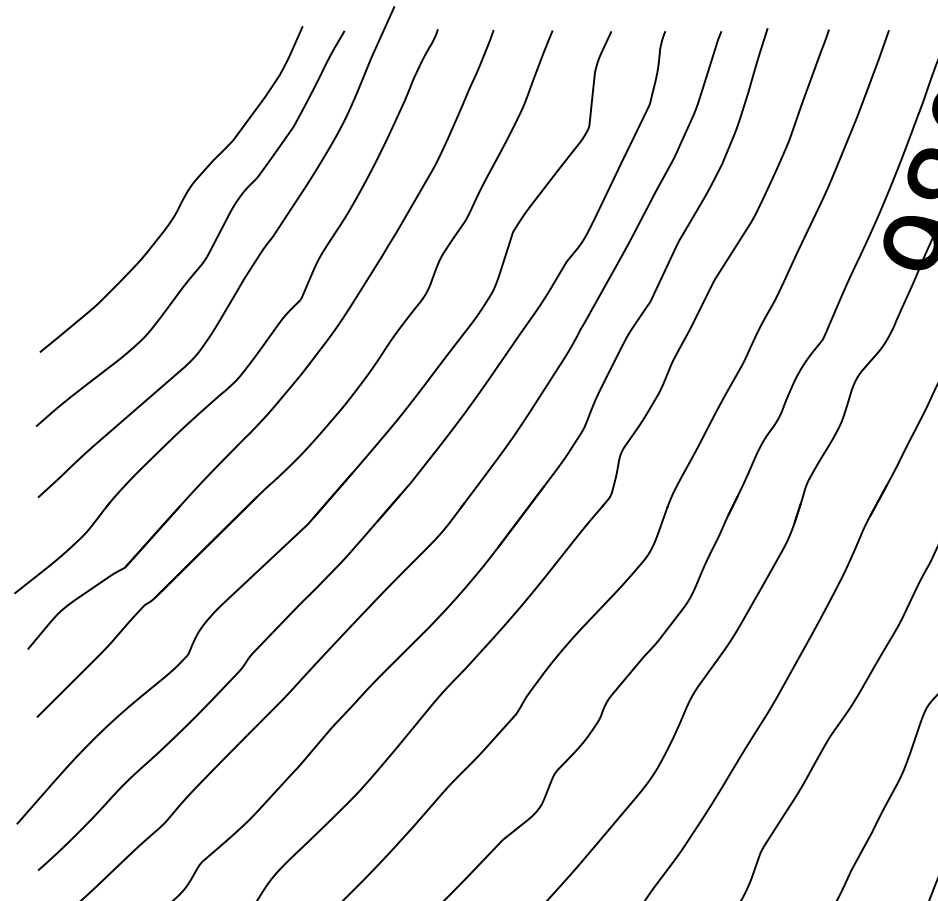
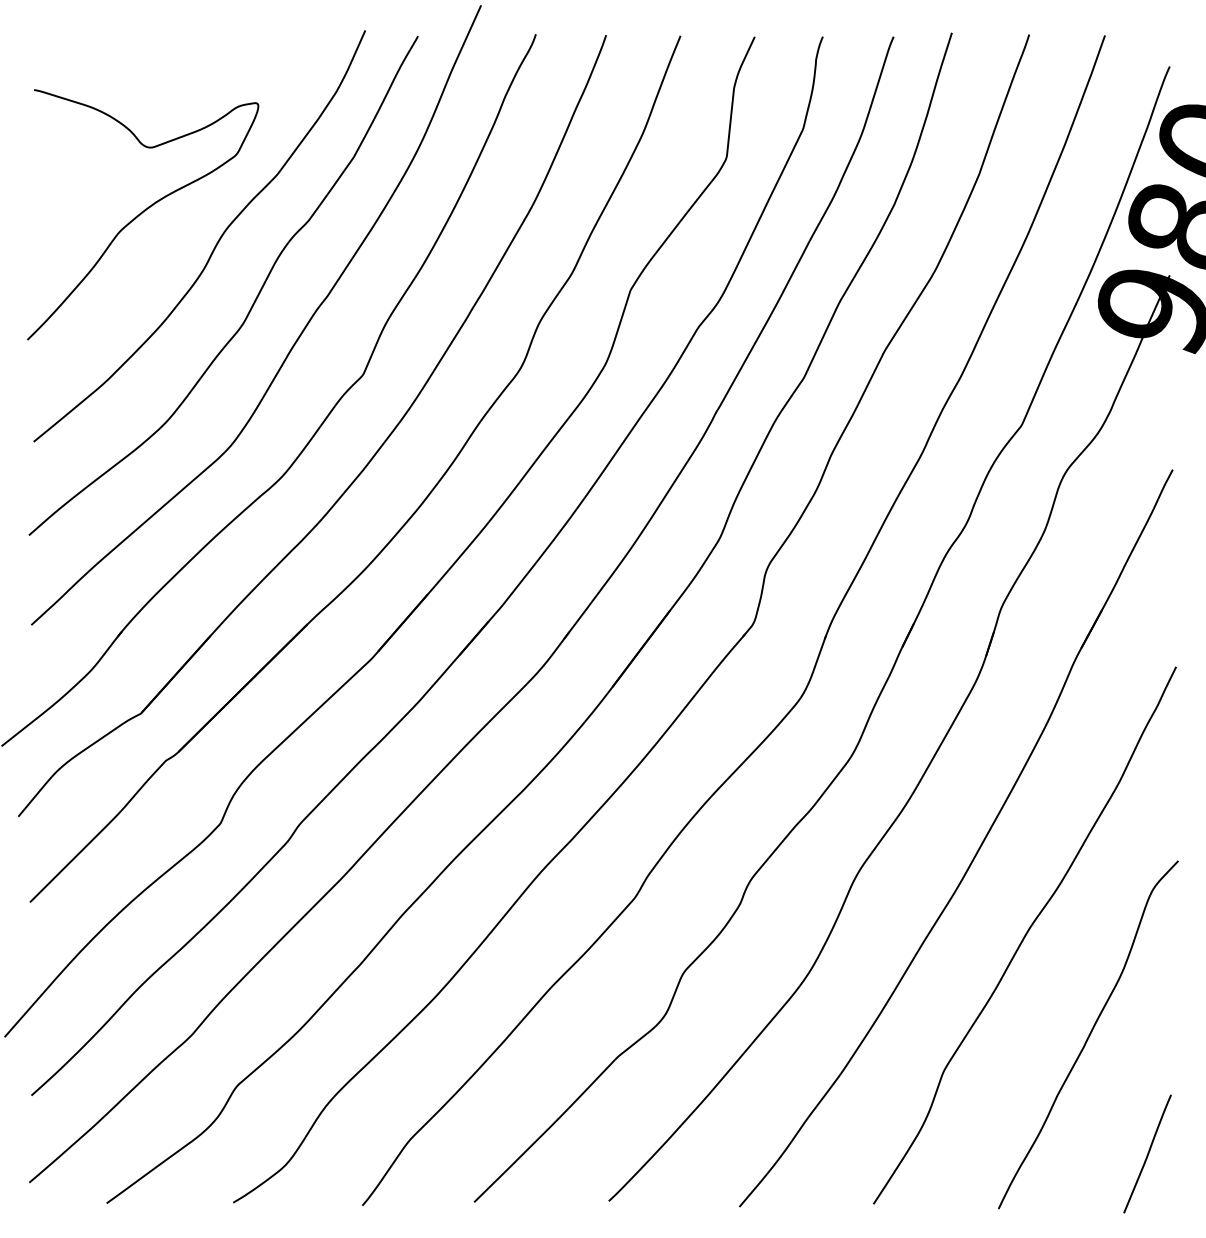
curve: (126, 171) -> (142, 213), added

